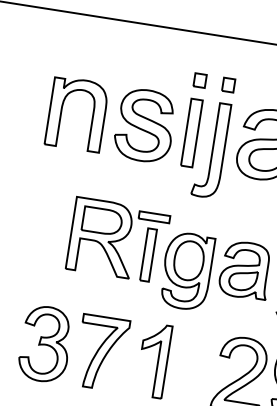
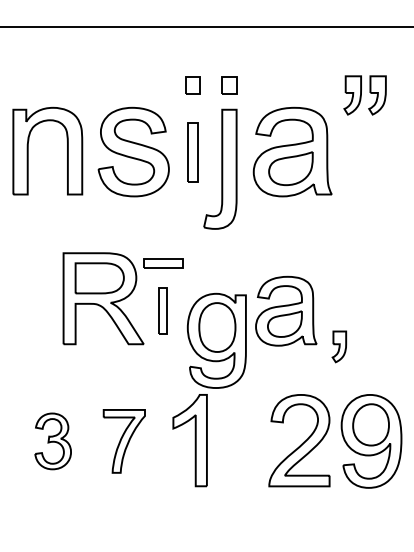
part: (191, 133) -> (192, 152), size x0.7
part: (148, 254) -> (163, 310), size x0.7
part: (186, 270) -> (216, 340), moved
part: (44, 344) -> (52, 441), size x0.6
part: (101, 353) -> (124, 441), size x0.7

